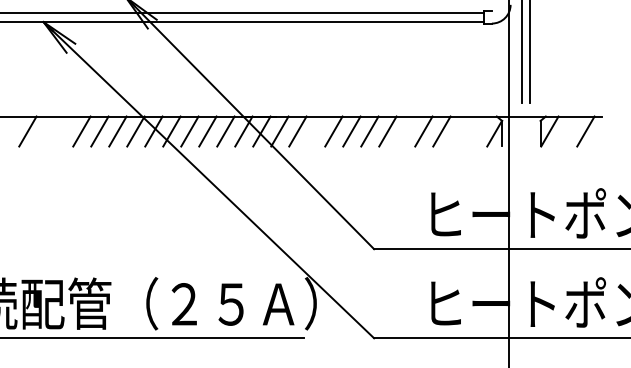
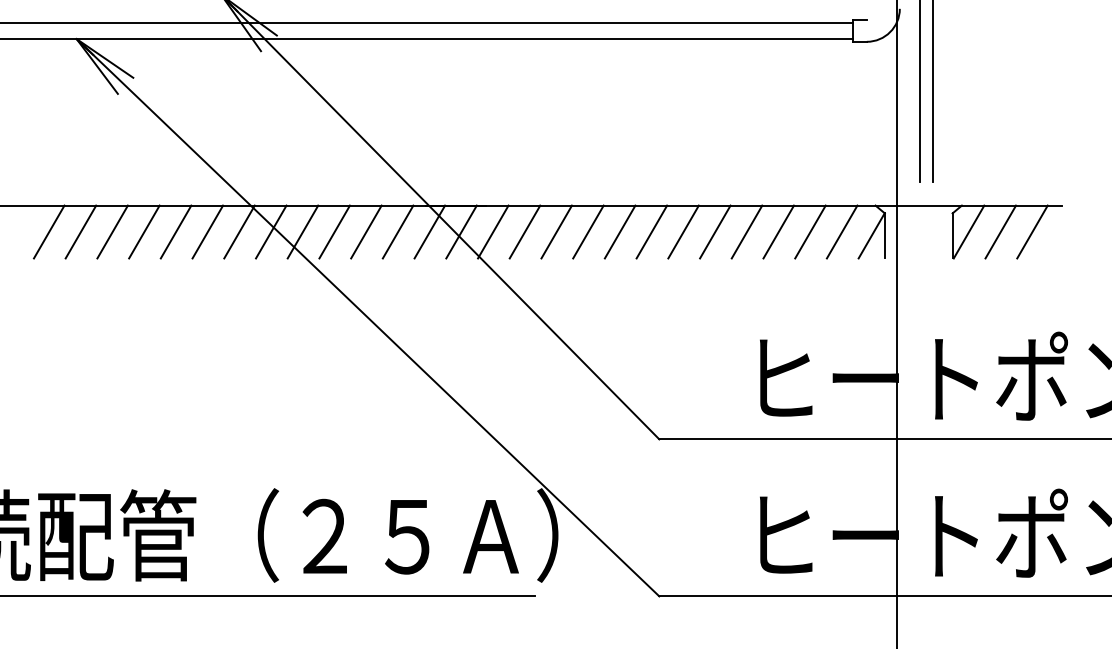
line: (45, 131) -> (80, 231), added
line: (63, 131) -> (111, 231), added
line: (315, 131) -> (556, 231), added
line: (405, 131) -> (714, 231), added
line: (459, 131) -> (809, 231), added
line: (477, 131) -> (841, 231), added
line: (567, 131) -> (1000, 231), added

